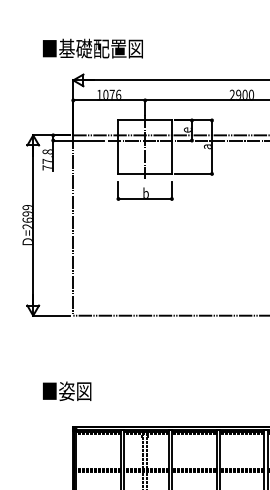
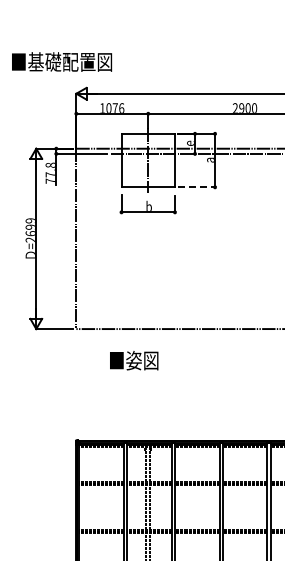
text: (93, 48) -> (62, 61), moved
line: (194, 174) -> (197, 187), solid -> dashed
text: (67, 391) -> (134, 360), moved

